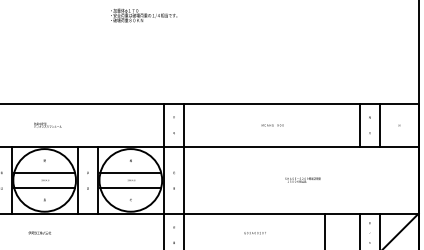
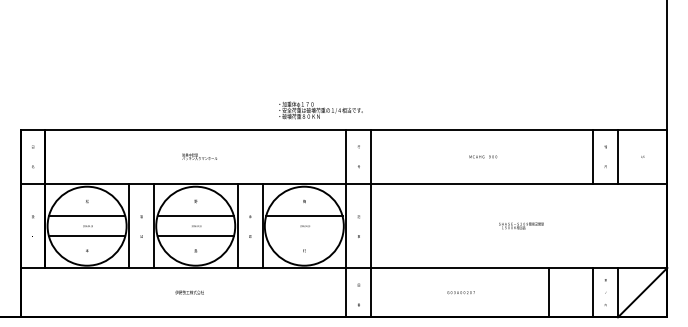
text: (143, 15) -> (320, 110), moved
line: (130, 188) -> (304, 236), removed

